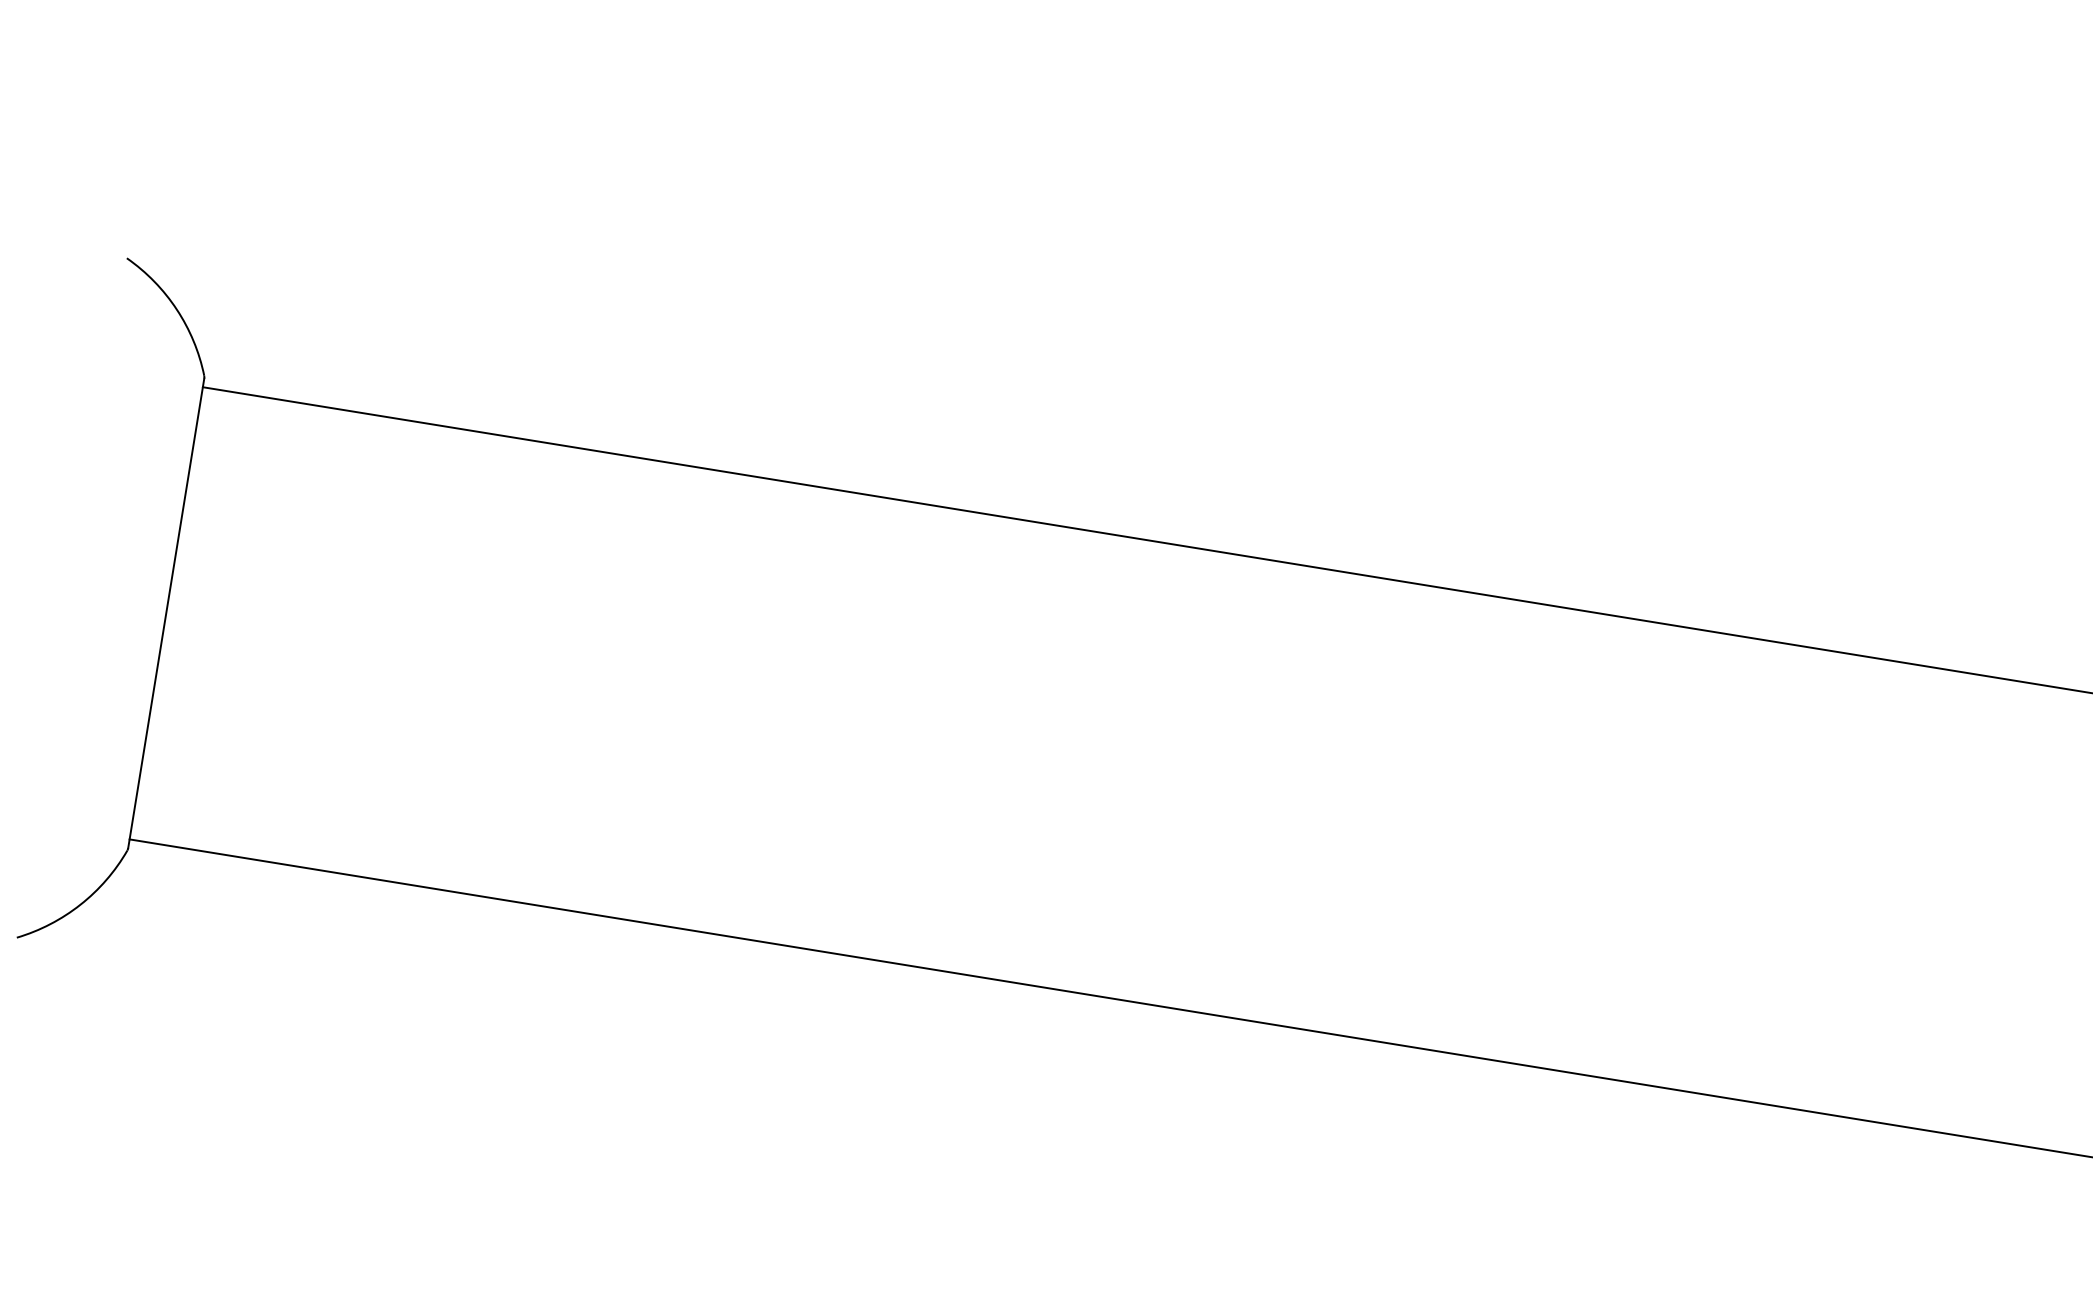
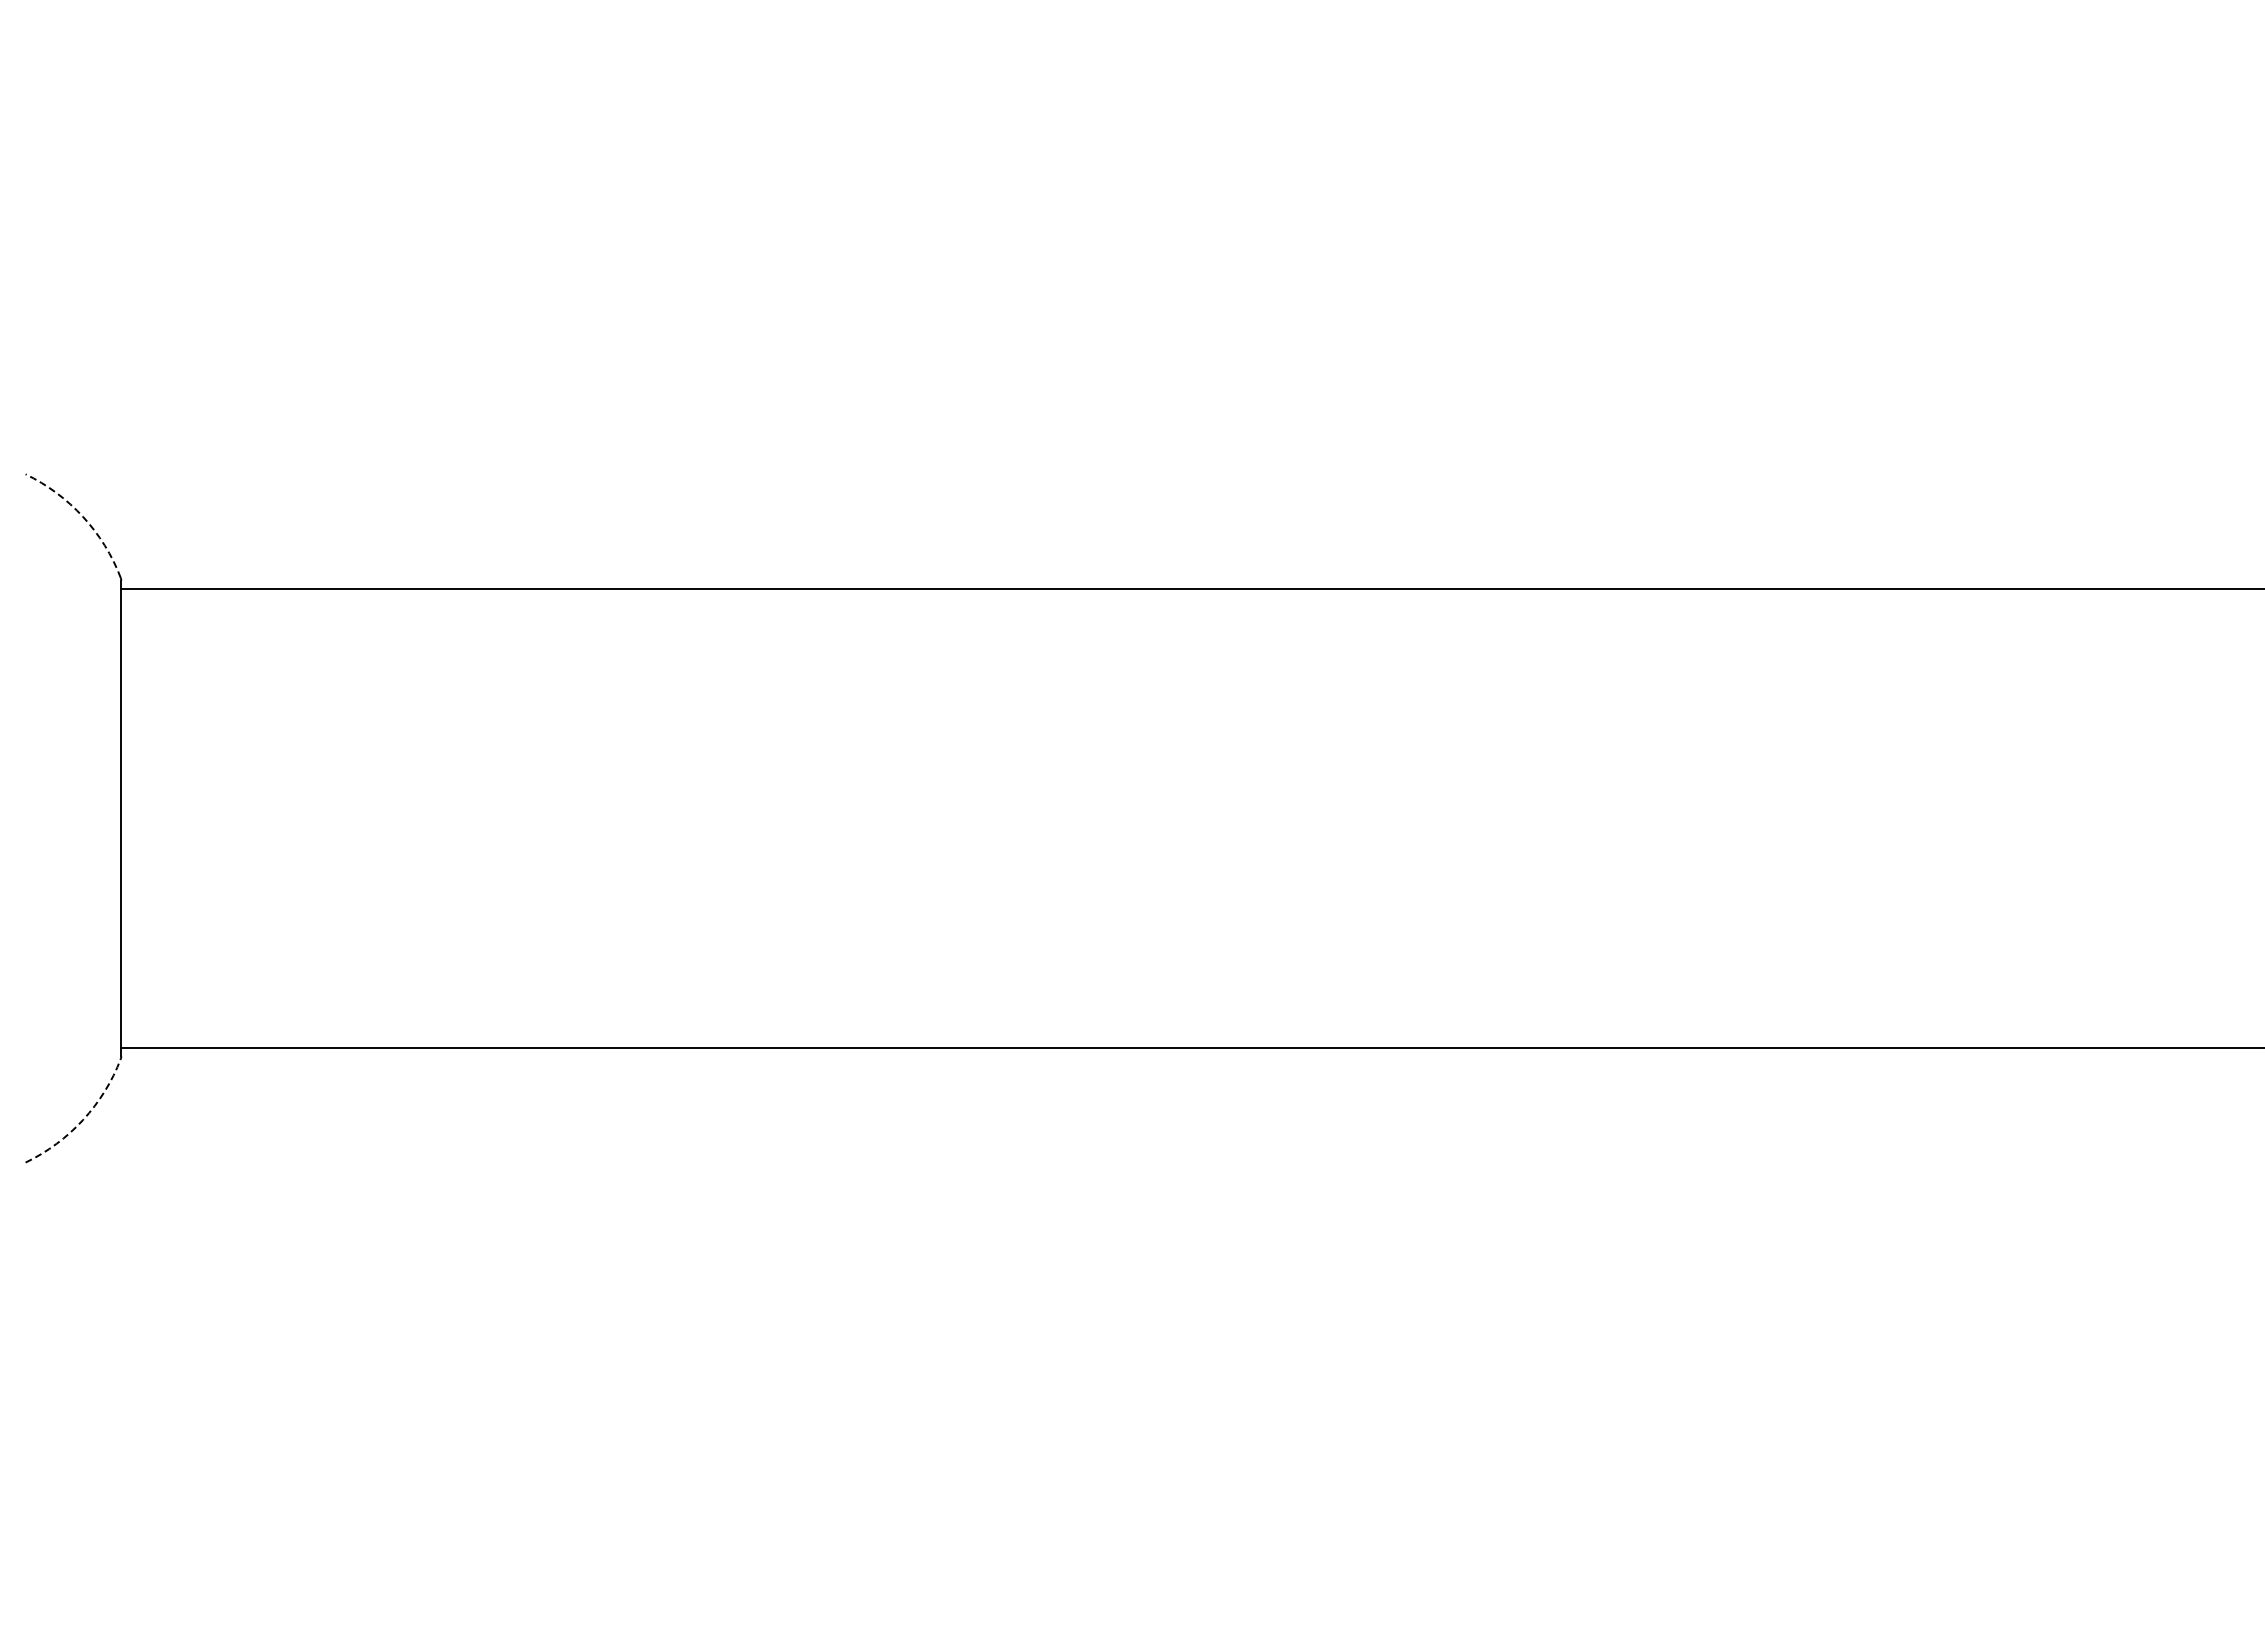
arc: (177, 309) -> (83, 516), solid -> dashed
arc: (80, 904) -> (83, 1119), solid -> dashed

